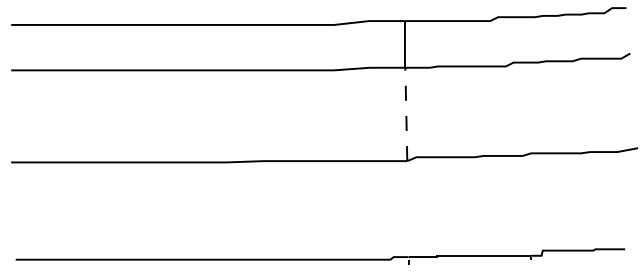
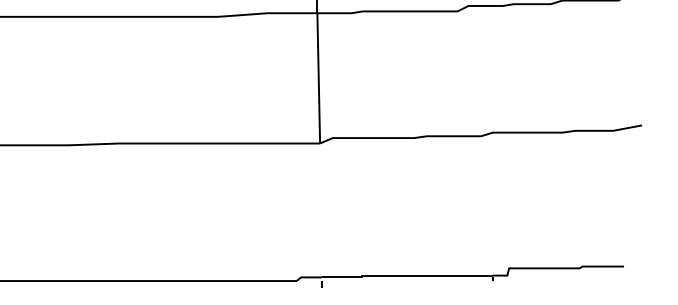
line: (406, 114) -> (318, 78), dashed -> solid

